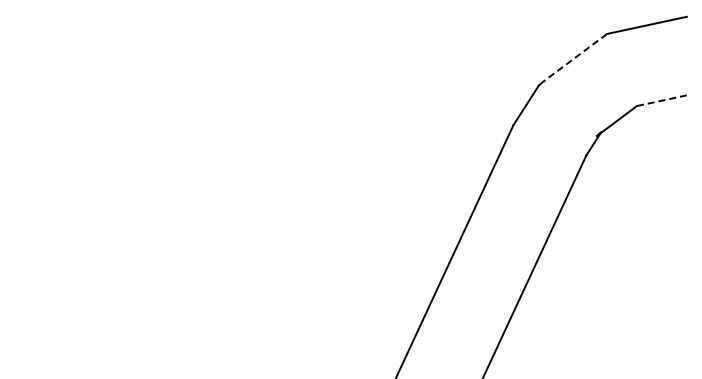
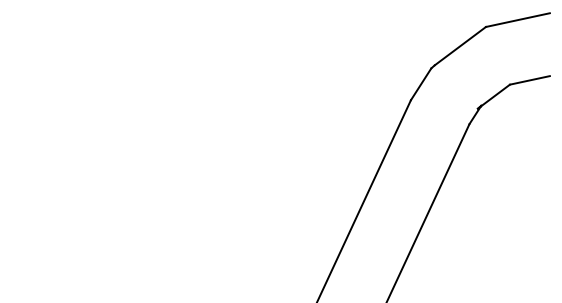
line: (574, 58) -> (459, 46), dashed -> solid
line: (661, 100) -> (529, 80), dashed -> solid

